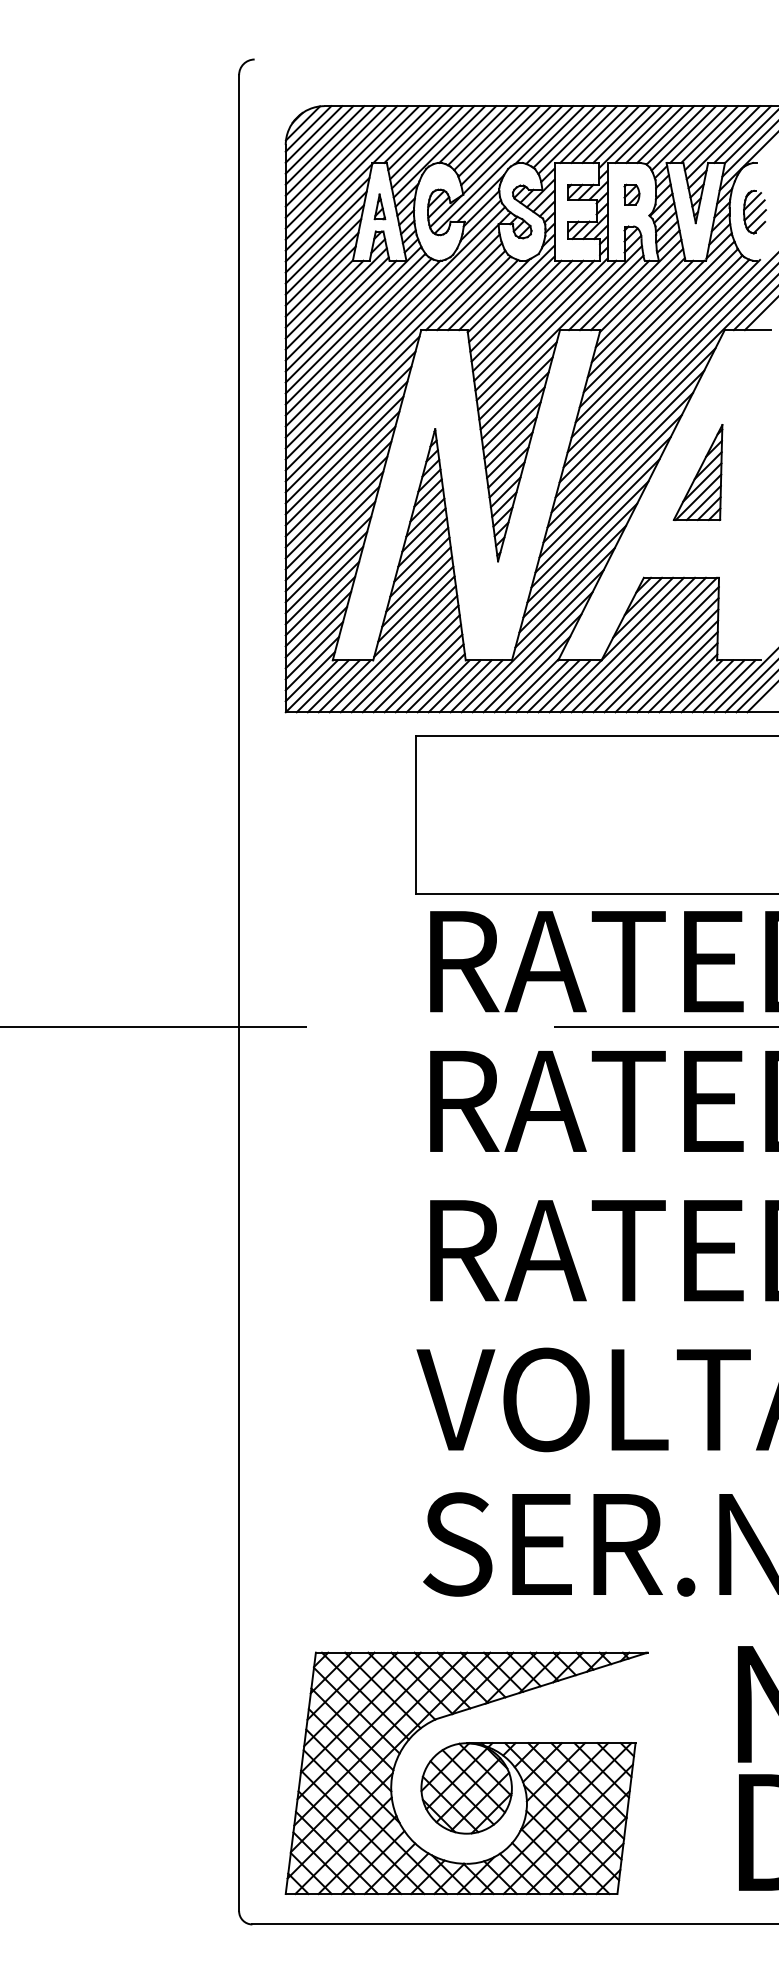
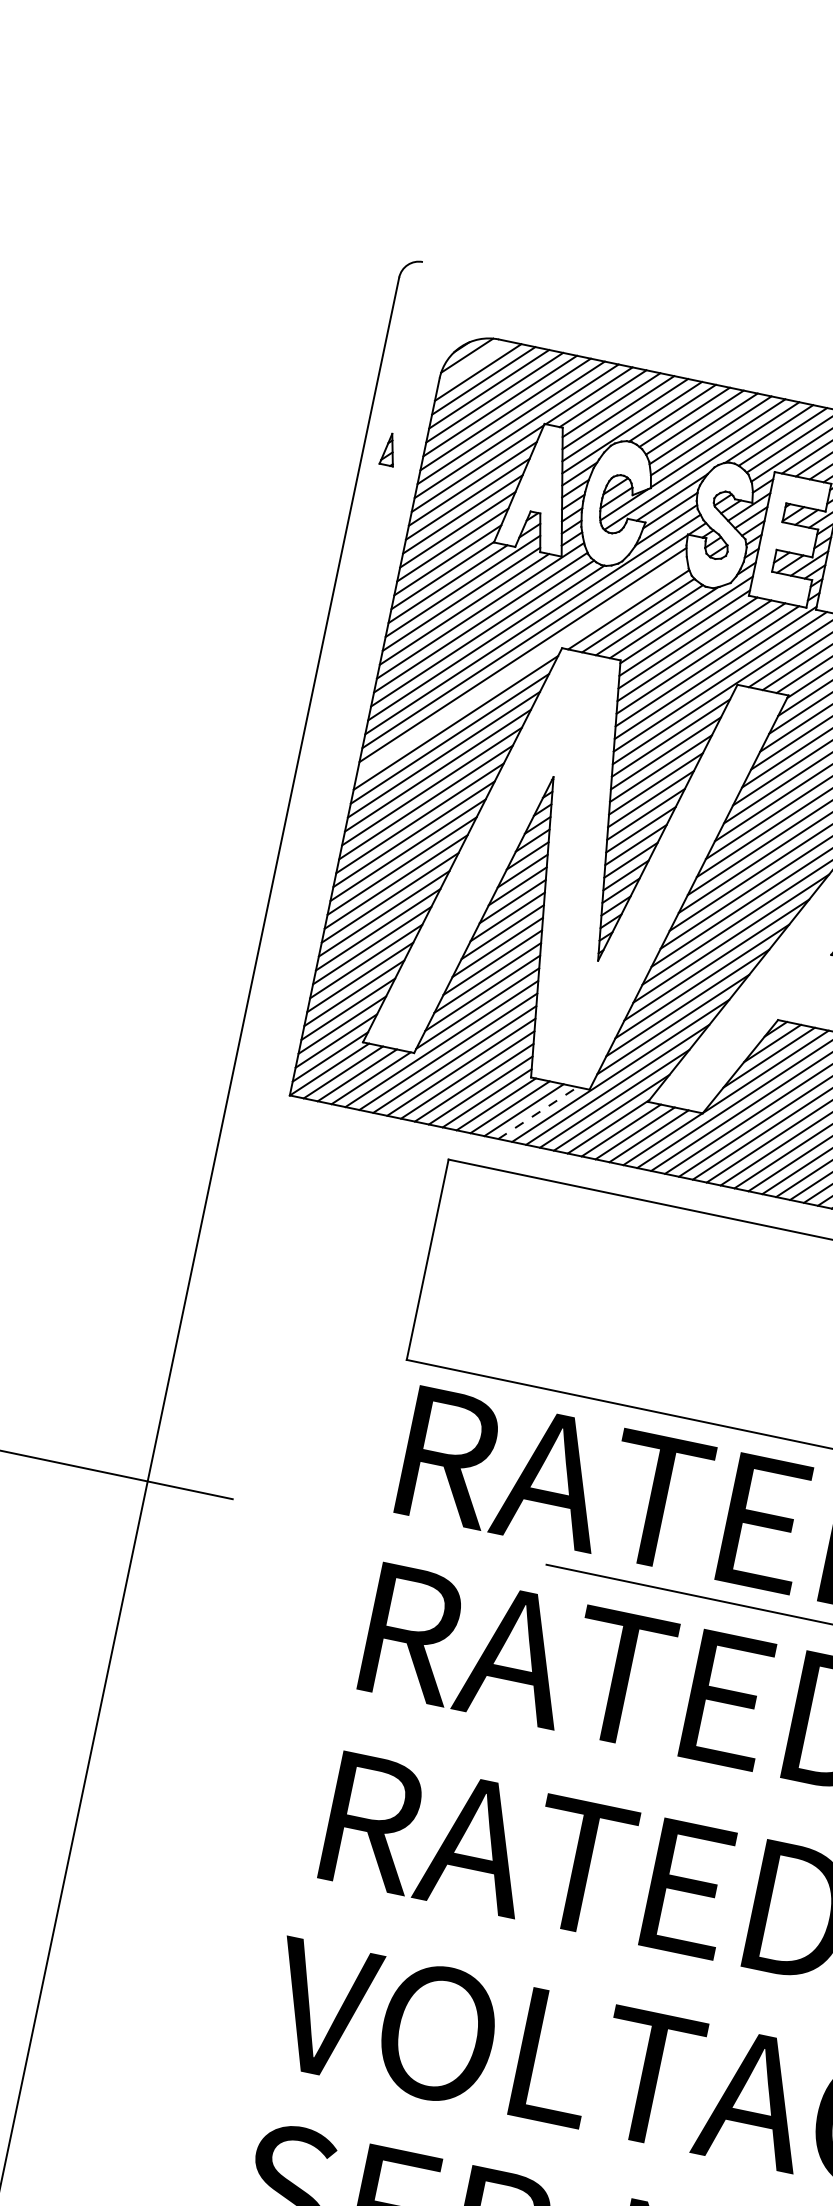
line: (308, 128) -> (472, 363), removed
part: (379, 206) -> (388, 448), moved
line: (393, 351) -> (521, 667), removed
line: (476, 686) -> (537, 1113), solid -> dashed

